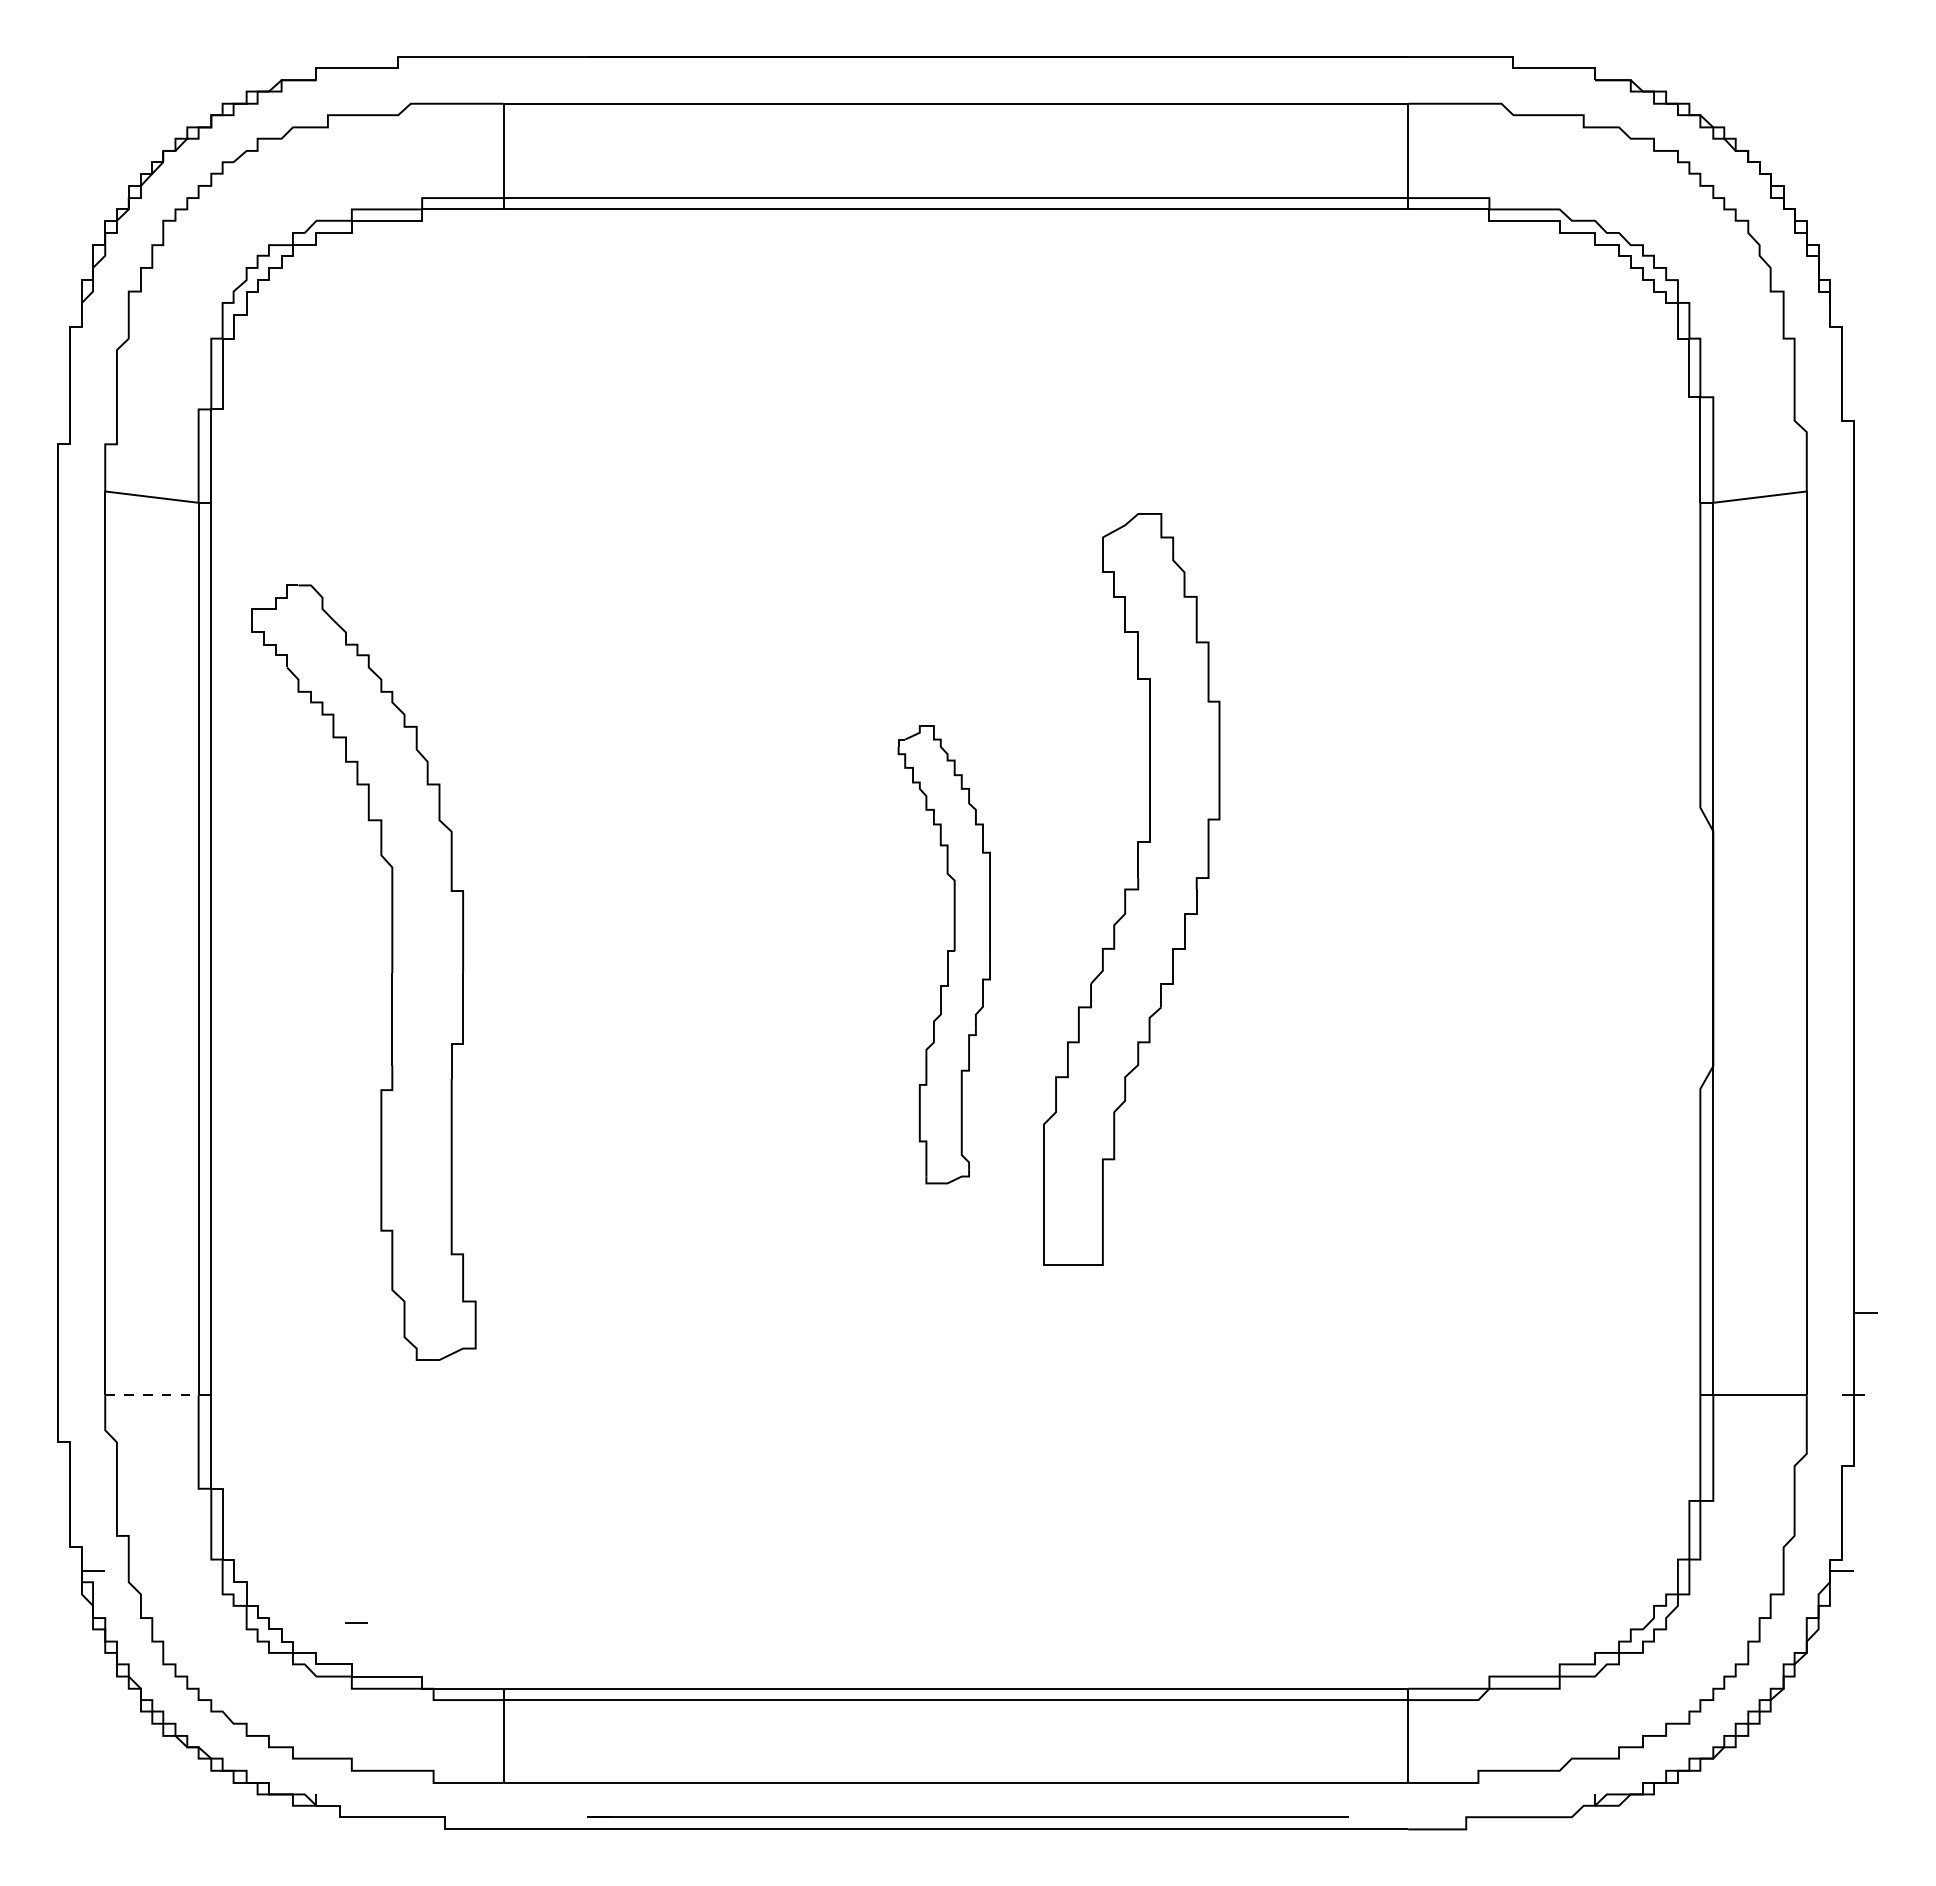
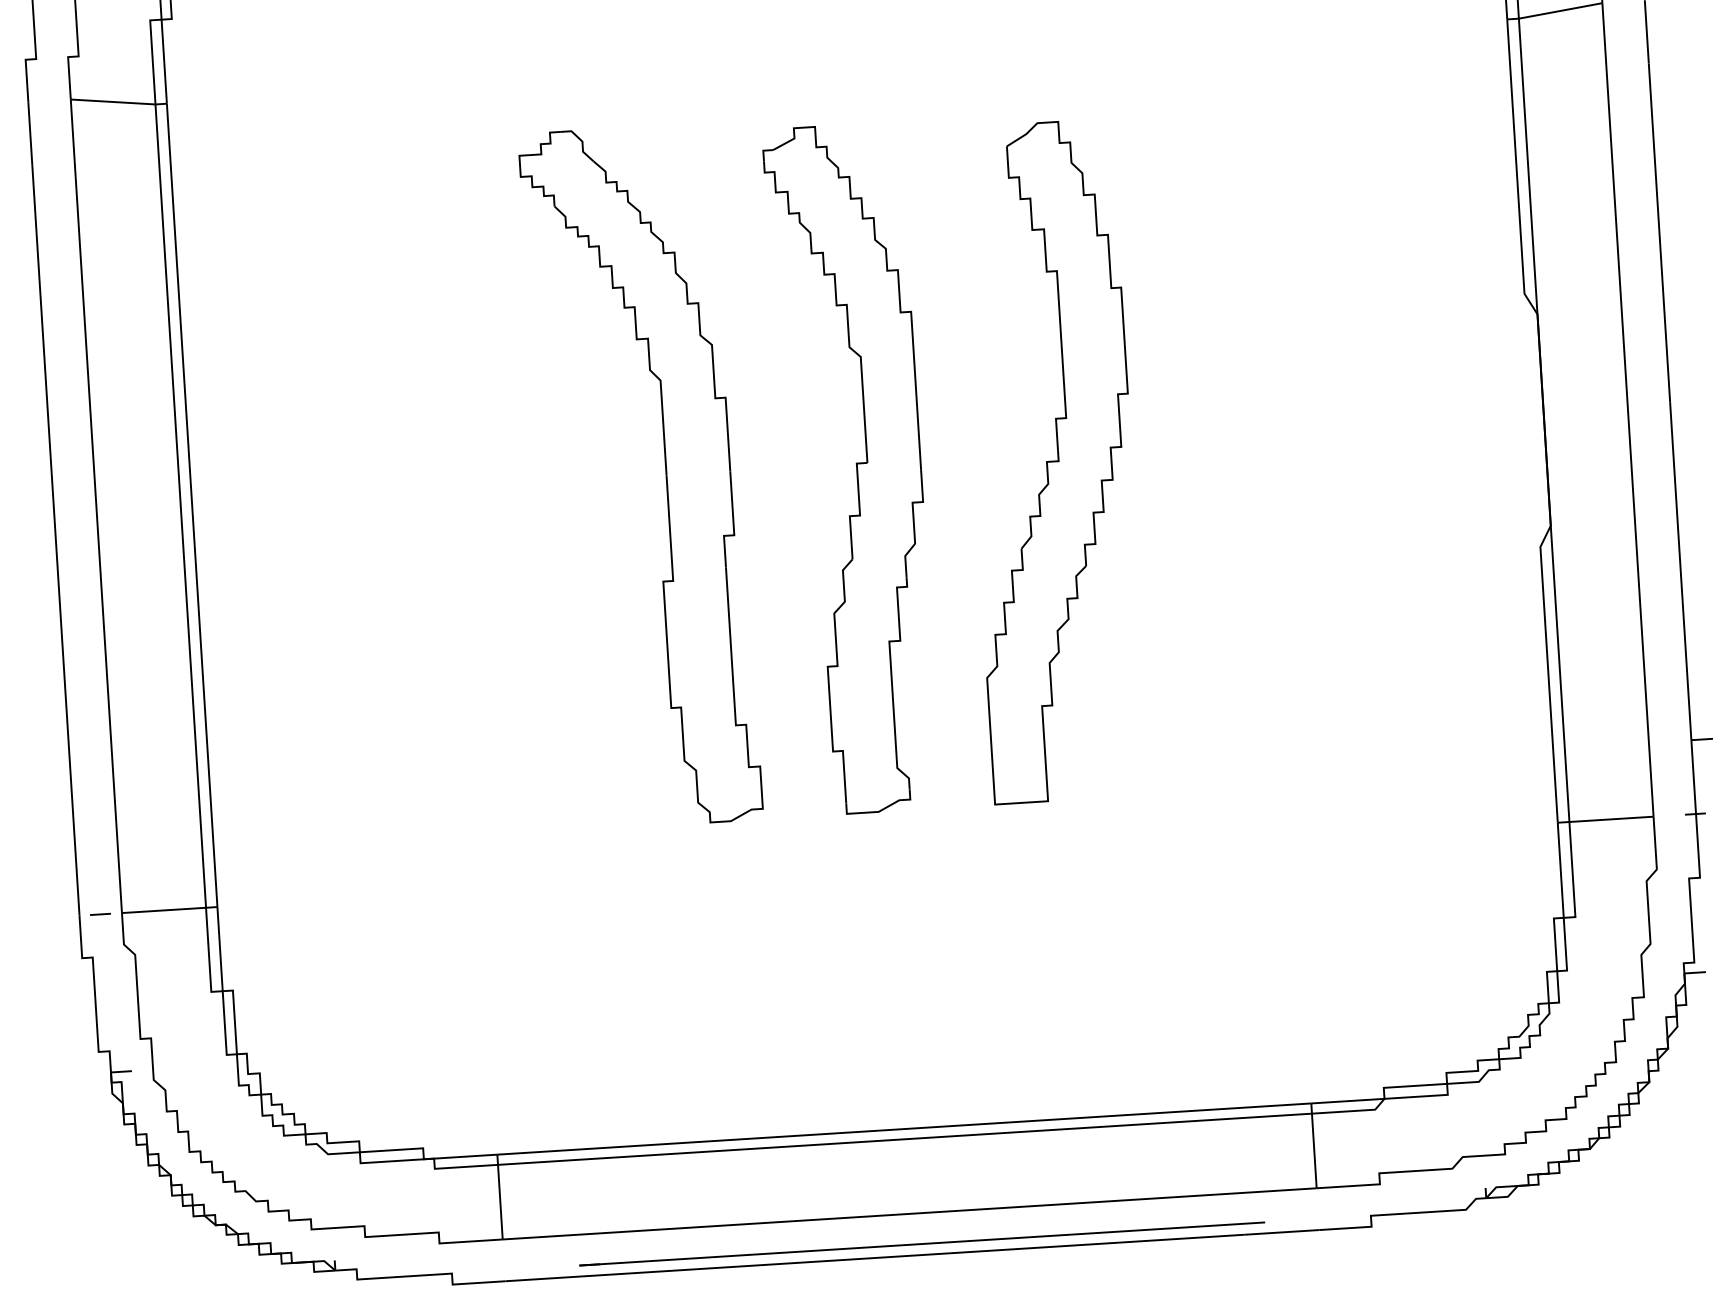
part: (1131, 889) -> (1052, 461), moved
part: (944, 954) -> (852, 468), size x1.67
part: (391, 972) -> (665, 475), moved
line: (151, 1395) -> (163, 910), dashed -> solid
line: (356, 1622) -> (100, 913), moved

